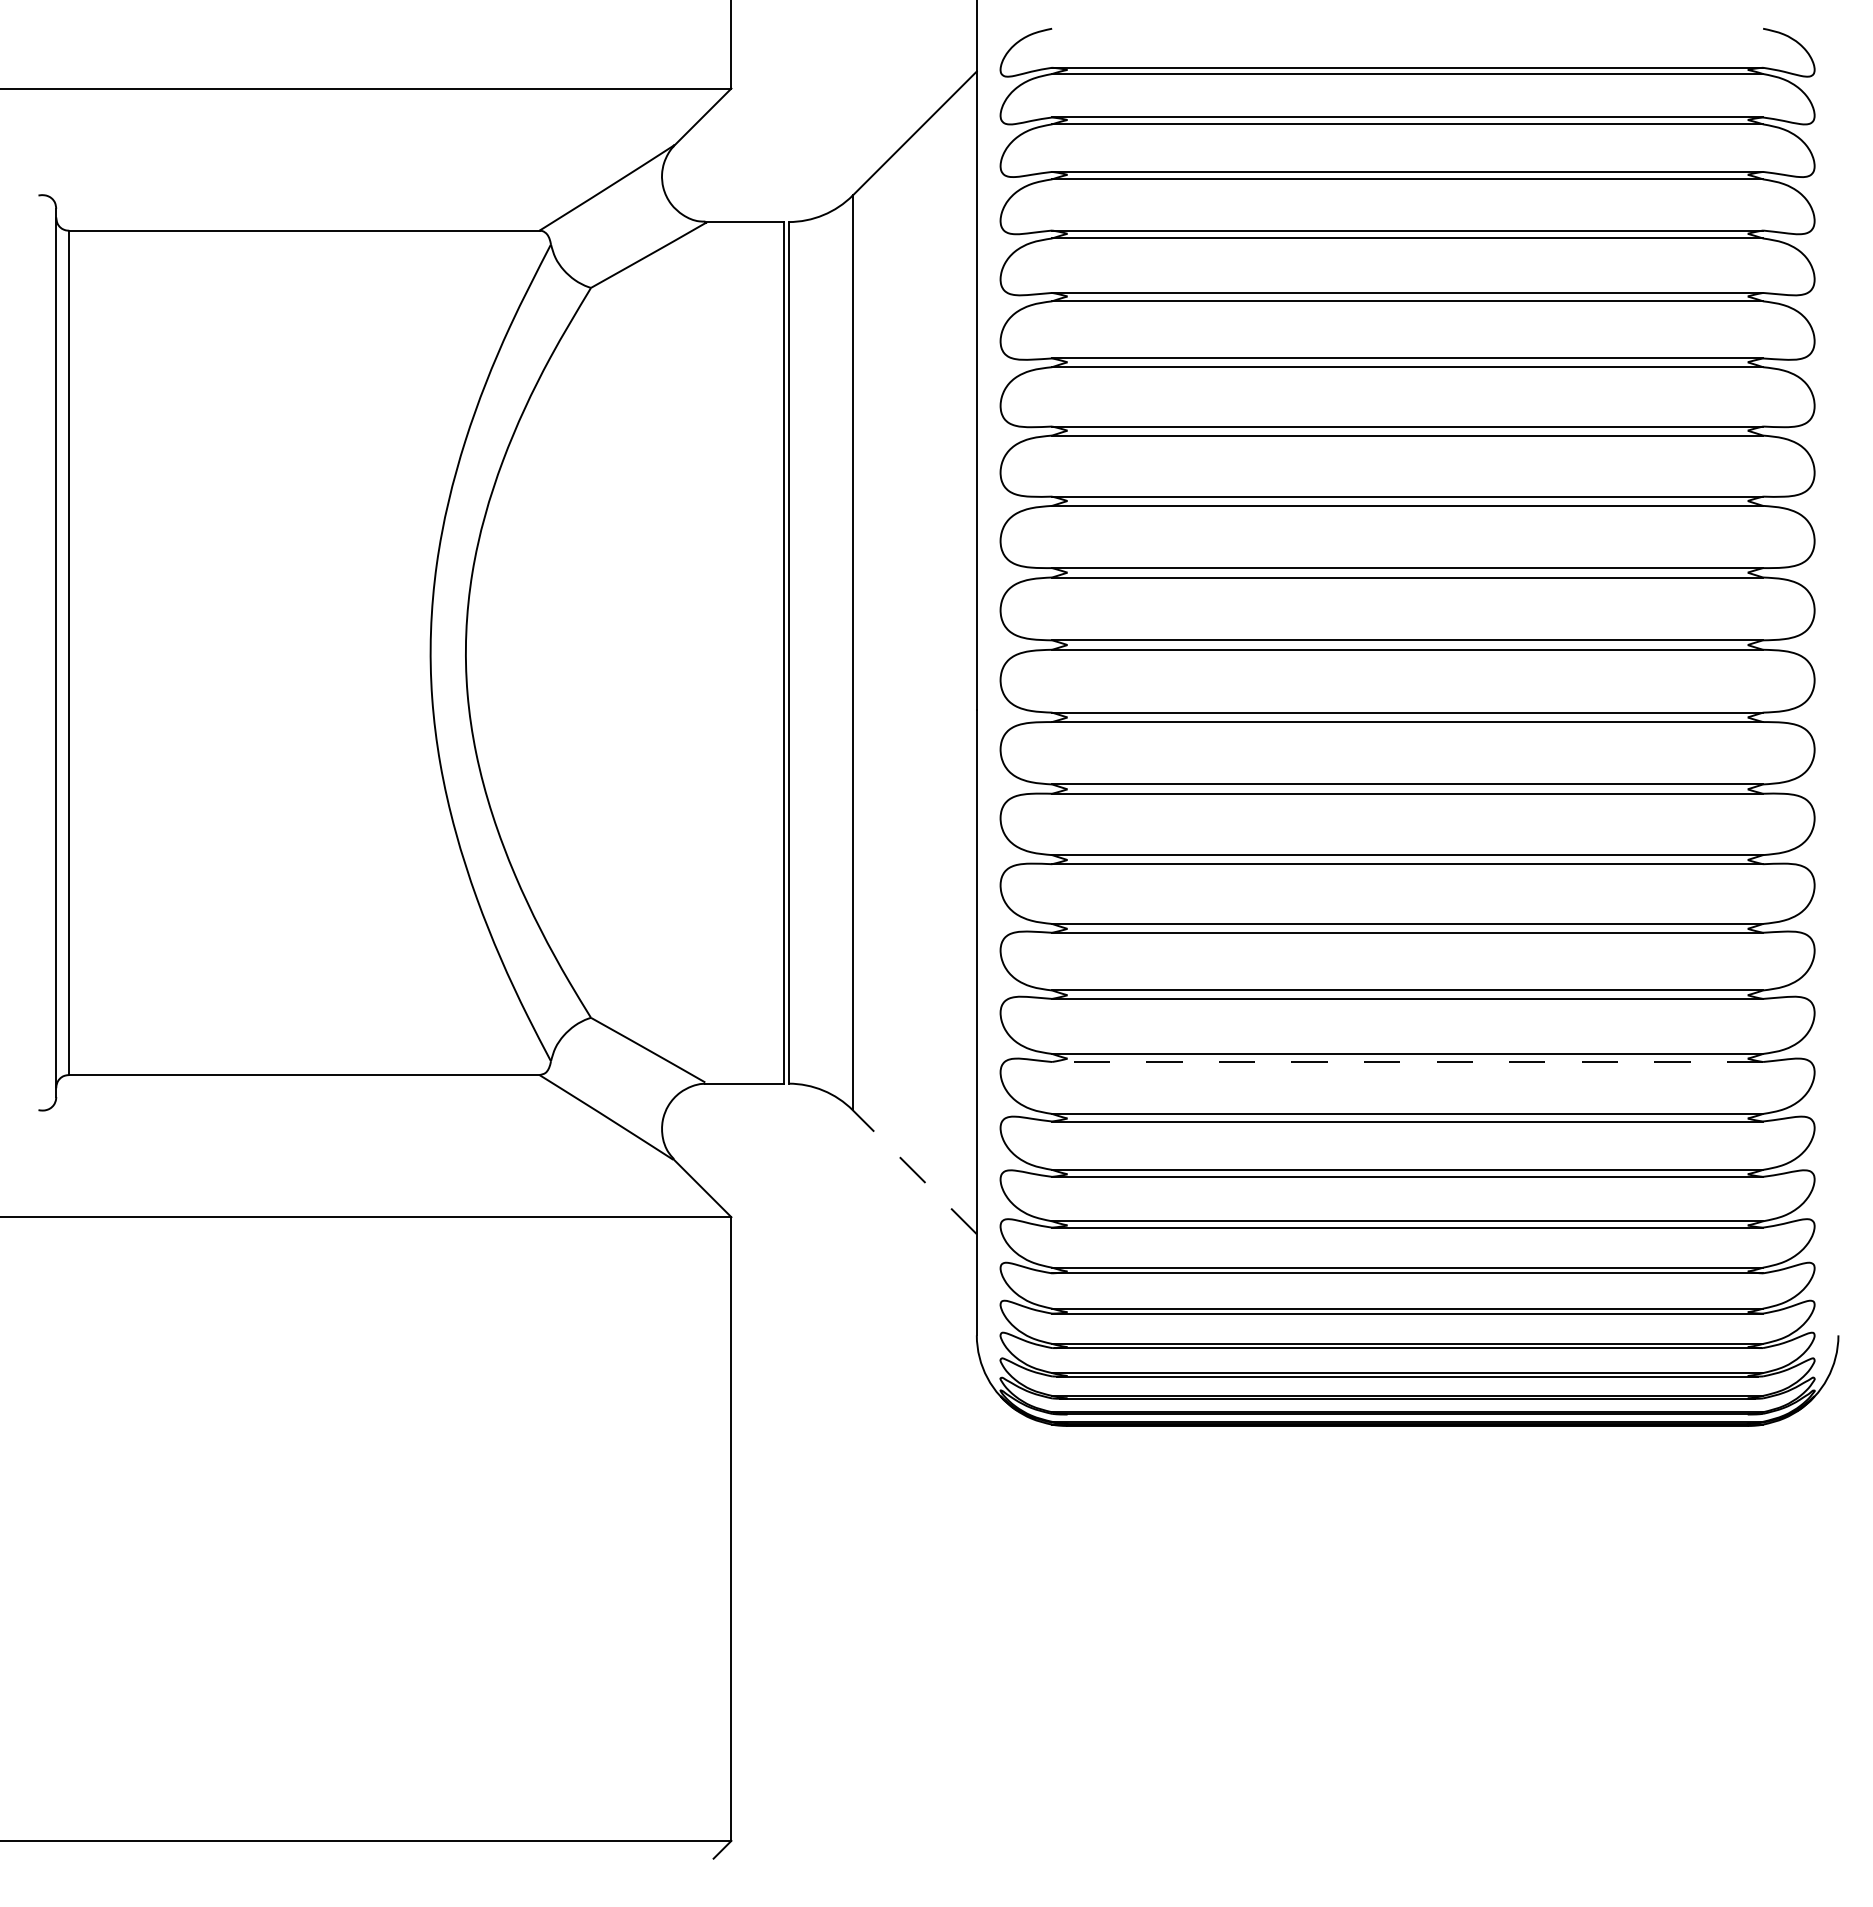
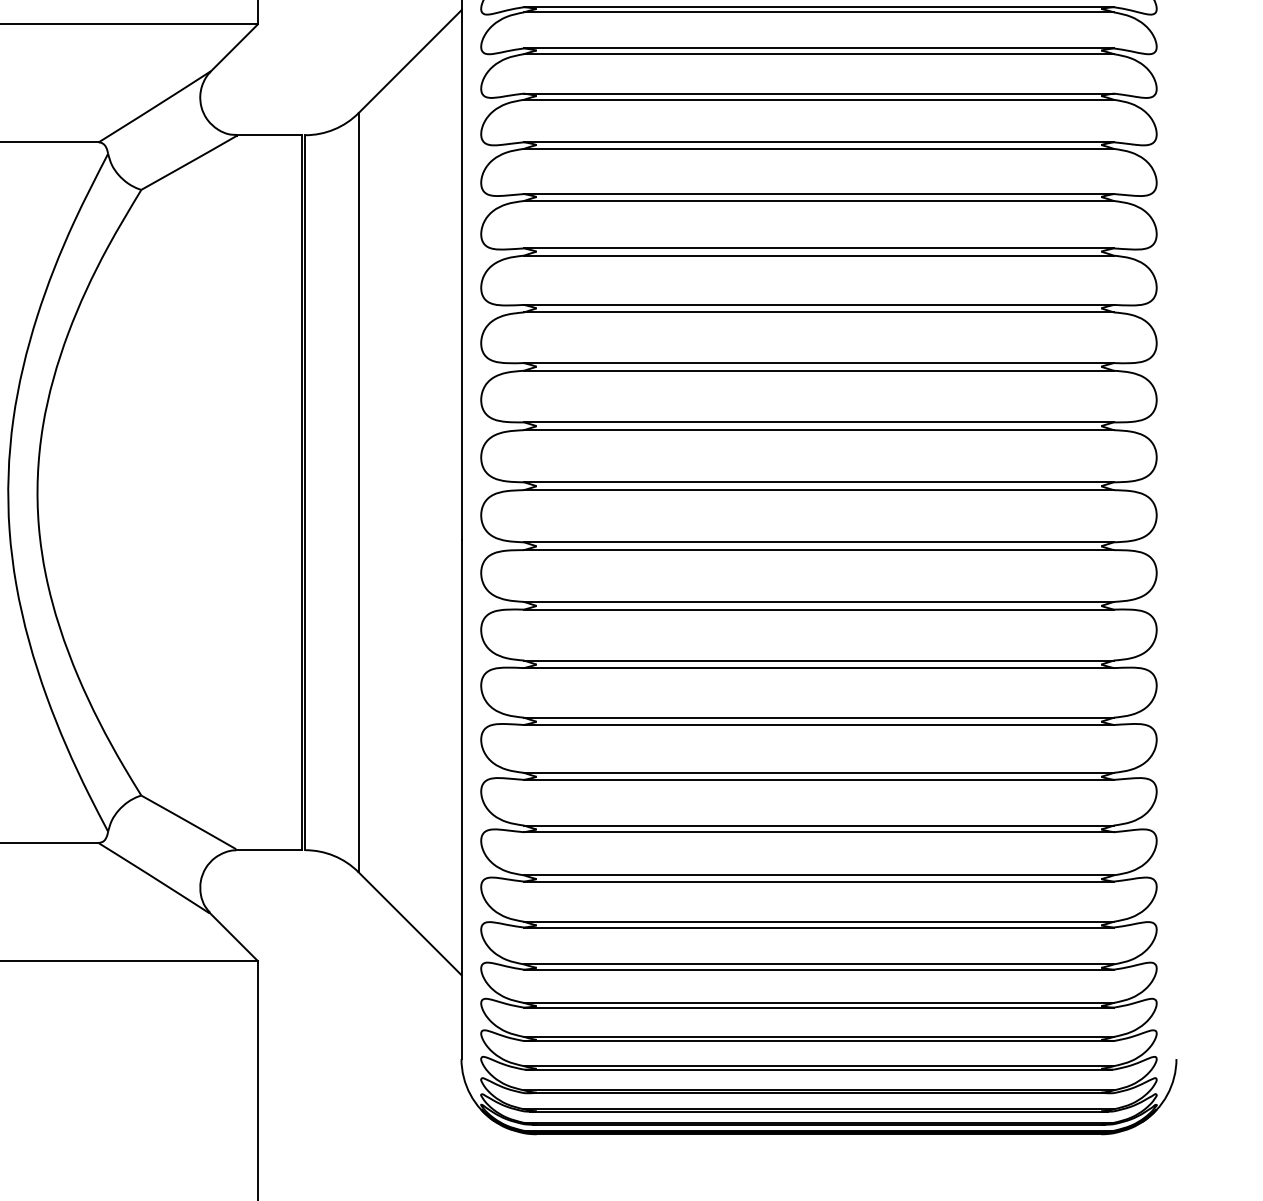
line: (1407, 1062) -> (818, 832), dashed -> solid
line: (914, 1172) -> (409, 923), dashed -> solid

